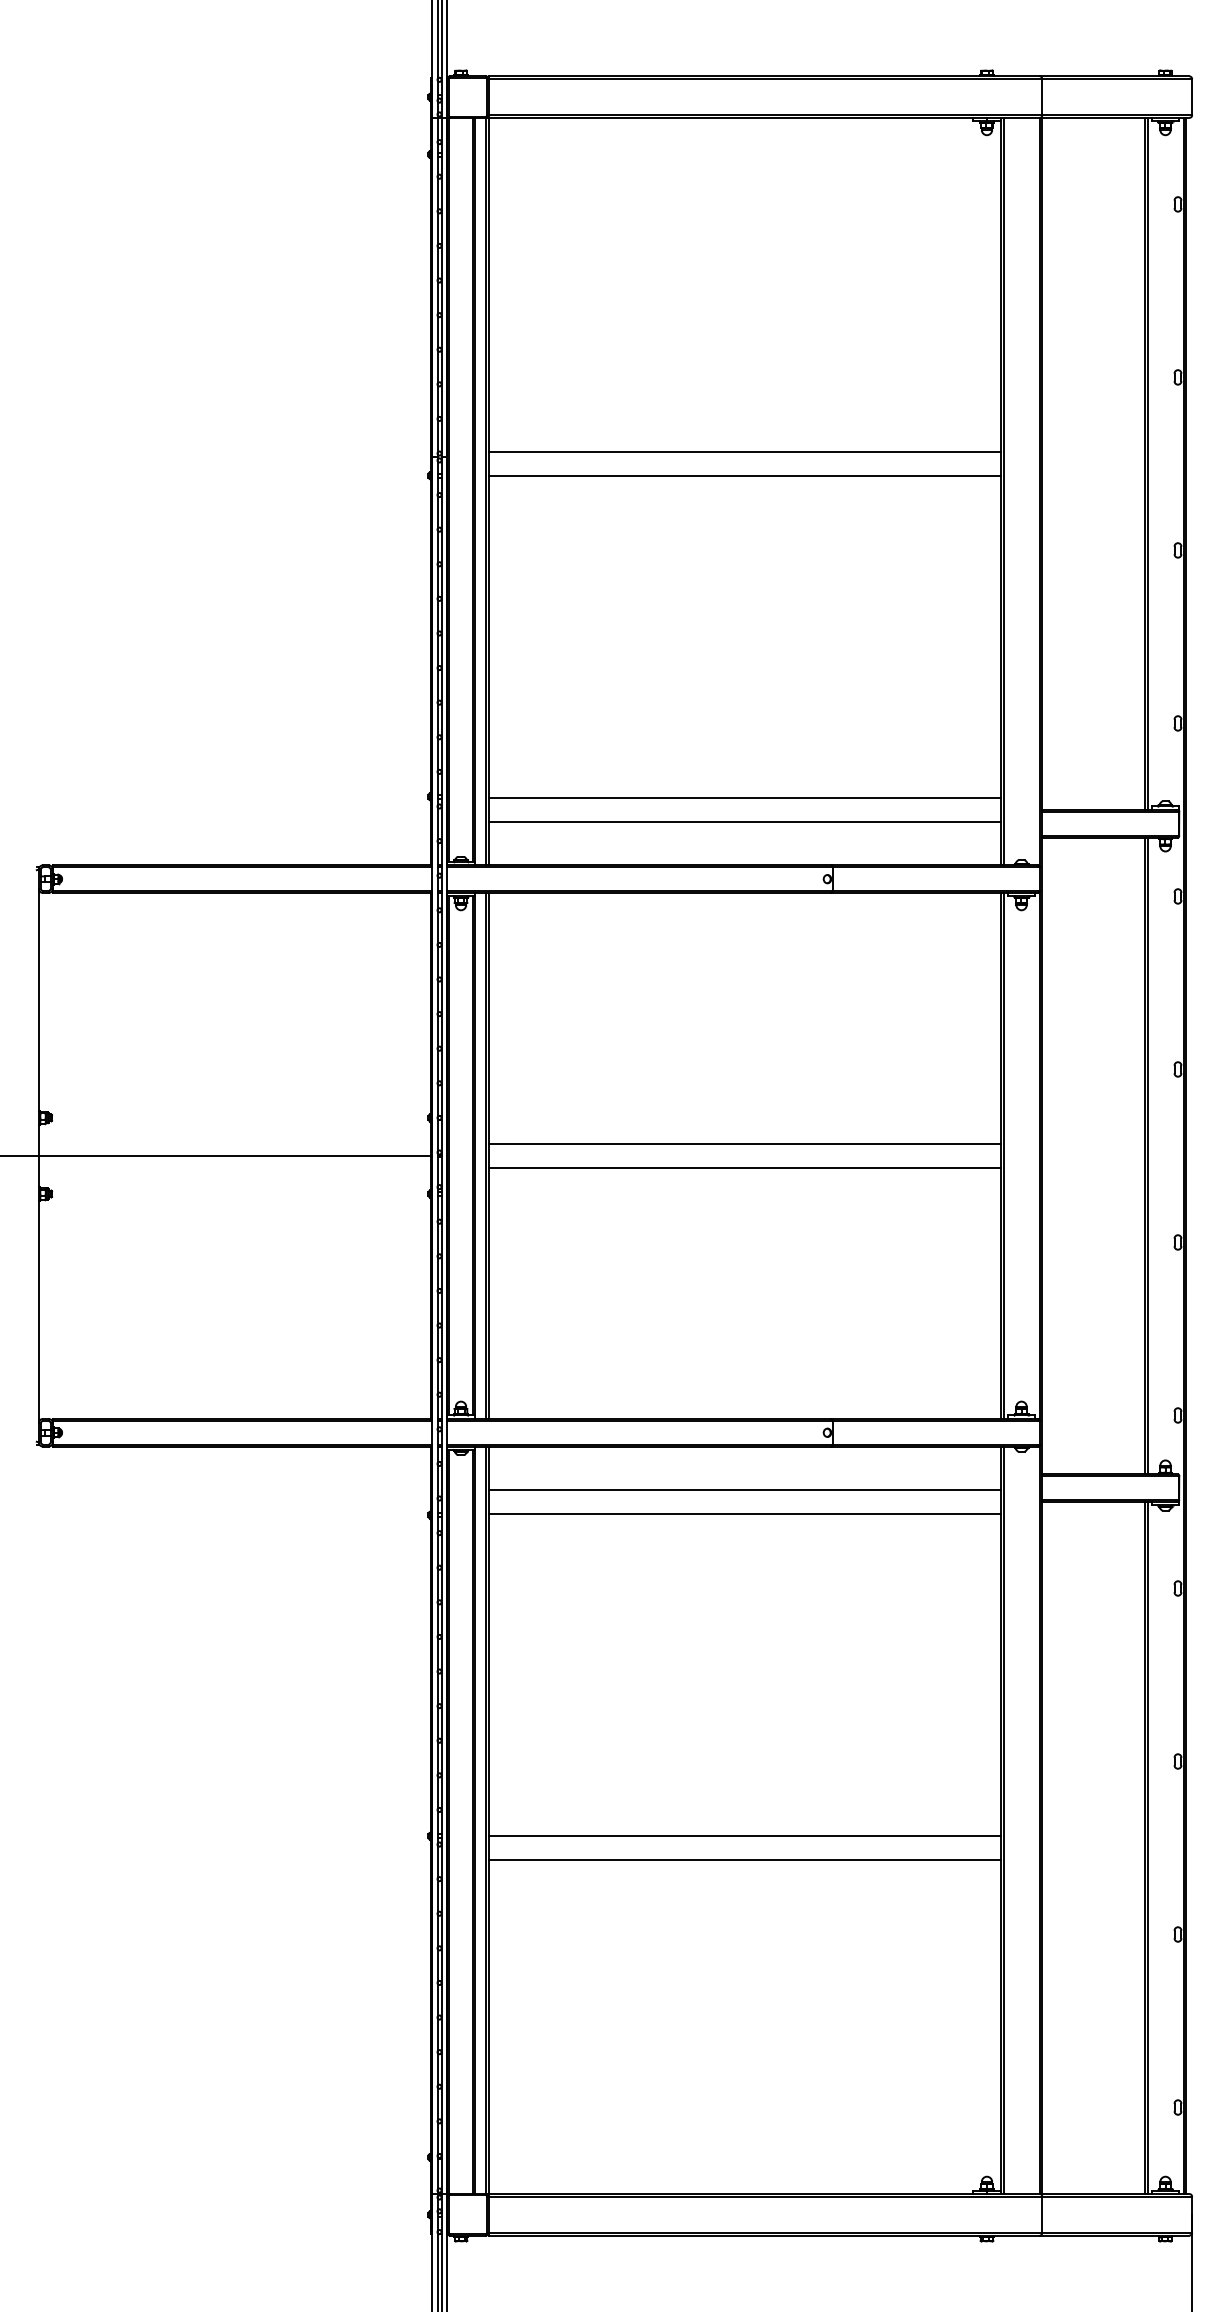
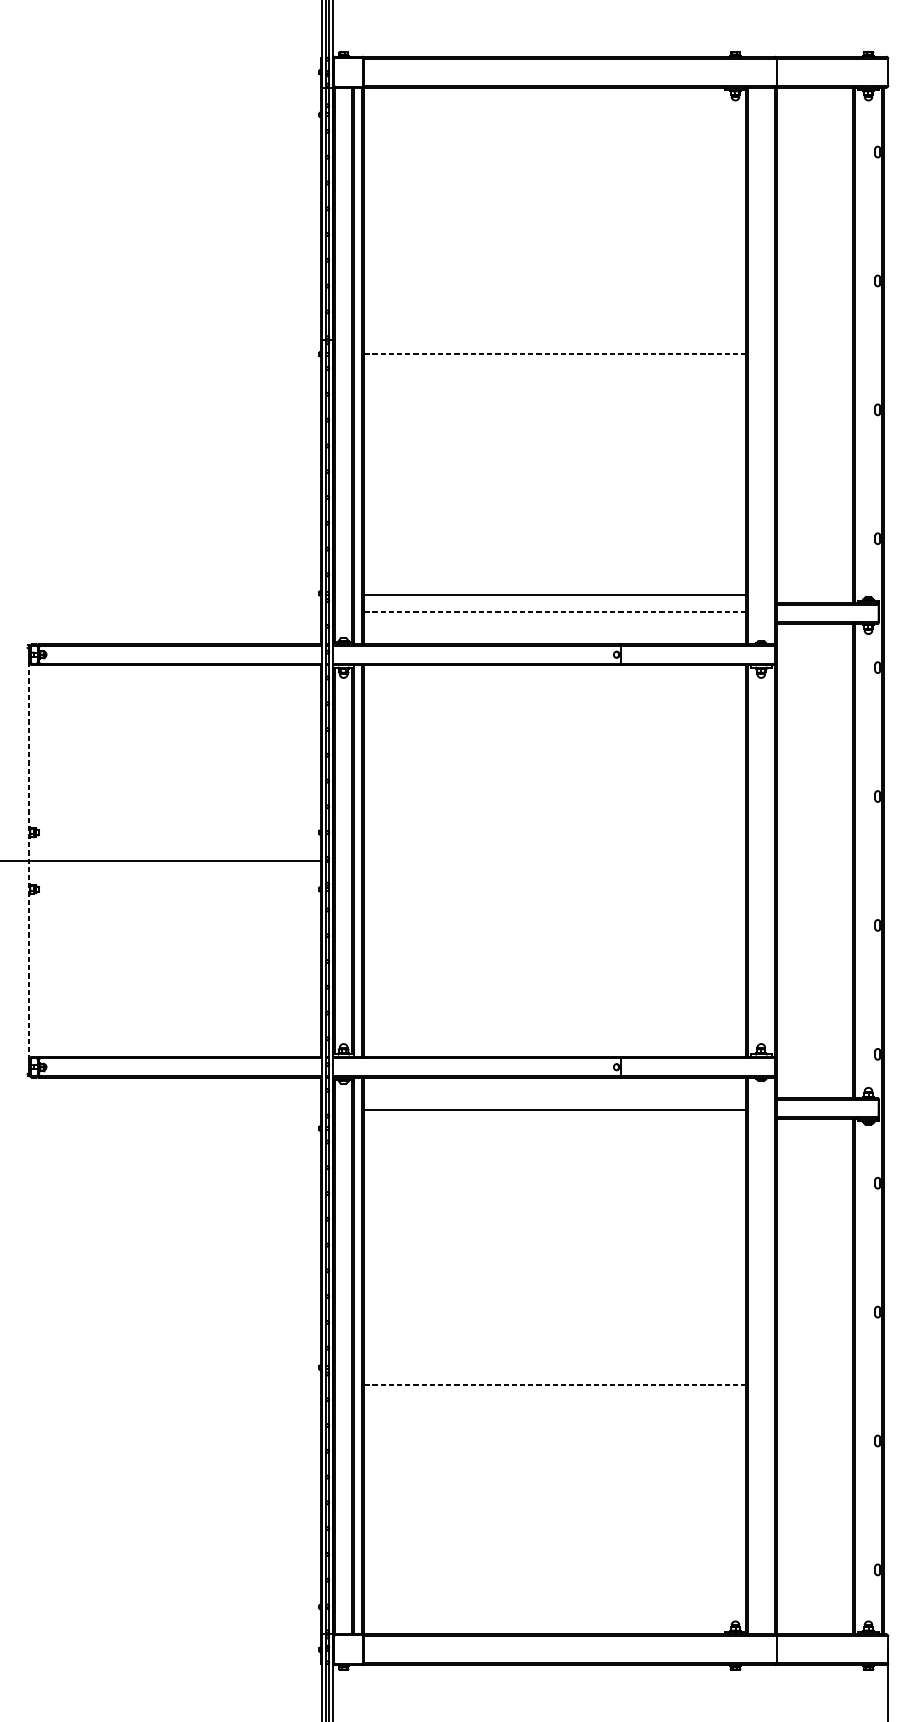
line: (744, 452) -> (554, 336), removed
line: (745, 475) -> (555, 354), solid -> dashed
line: (745, 821) -> (555, 611), solid -> dashed
line: (744, 1144) -> (554, 852), removed
line: (38, 1156) -> (28, 861), solid -> dashed
line: (744, 1167) -> (554, 869), removed
line: (744, 1513) -> (554, 1127), removed
line: (744, 1836) -> (554, 1367), removed
line: (745, 1859) -> (555, 1385), solid -> dashed

